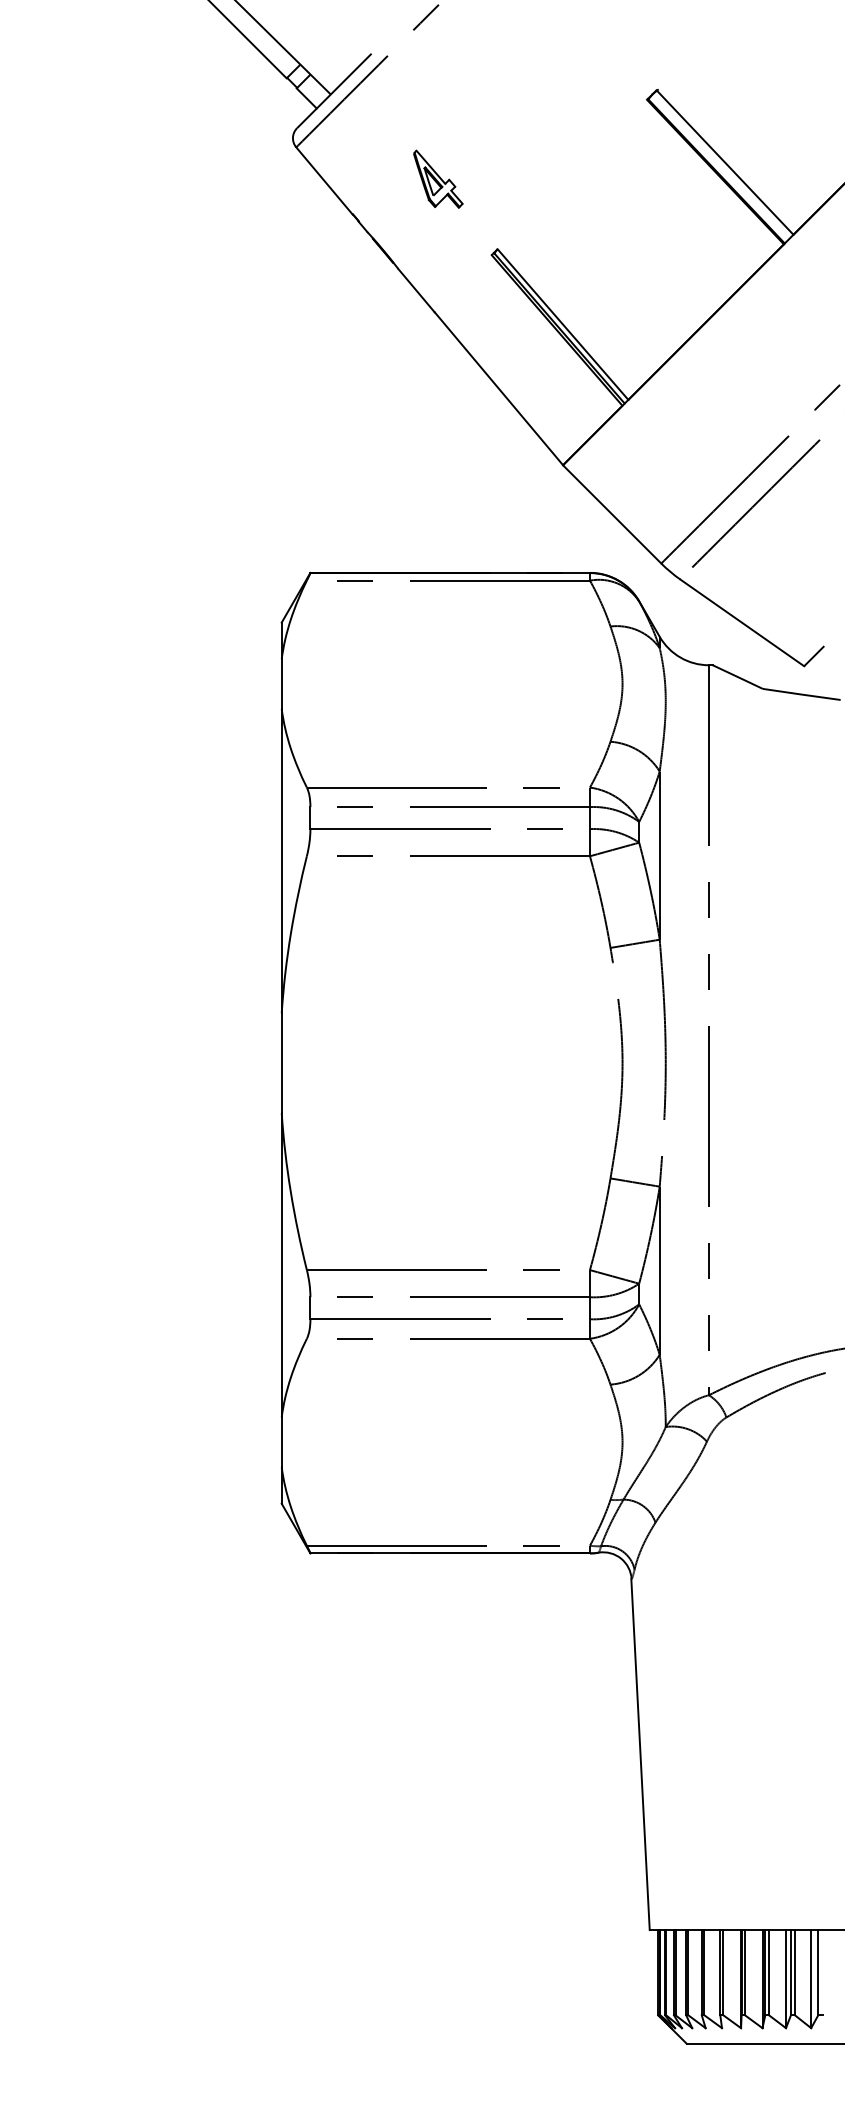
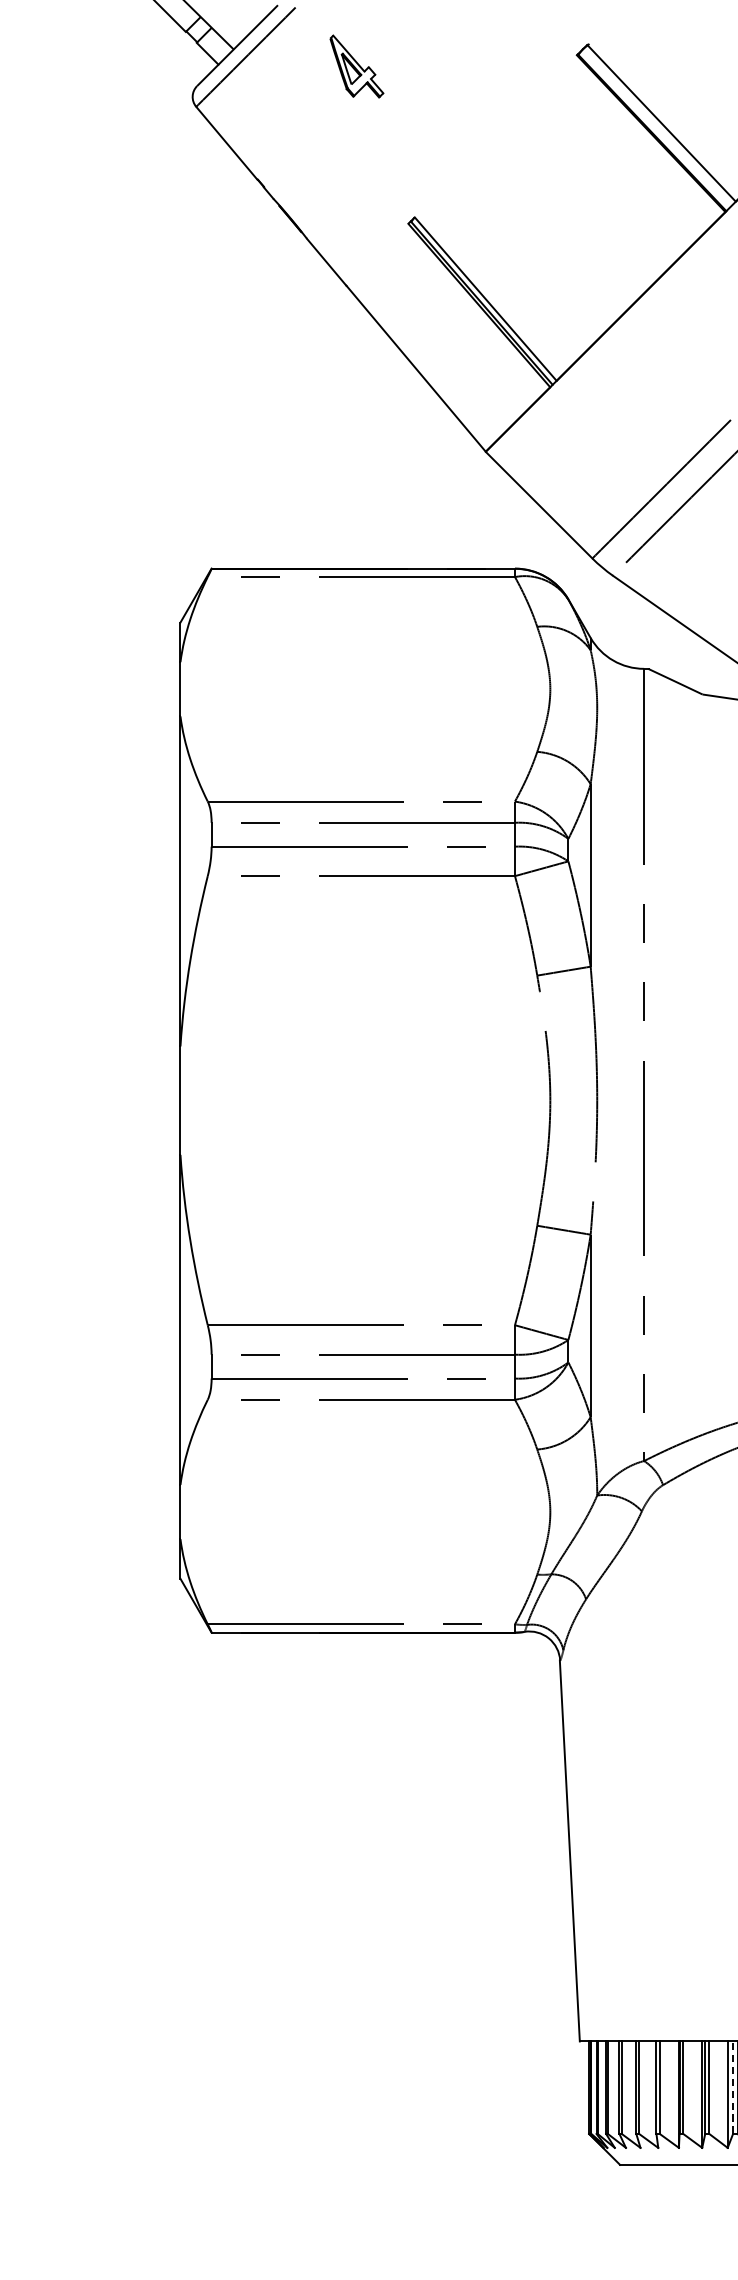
part: (438, 178) -> (357, 65), moved
line: (790, 1972) -> (732, 2087), solid -> dashed

